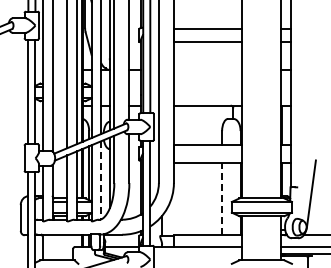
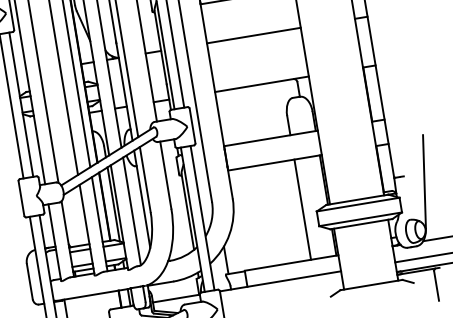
line: (207, 70) -> (253, 36), added
line: (101, 180) -> (132, 211), dashed -> solid
line: (222, 198) -> (303, 208), dashed -> solid

